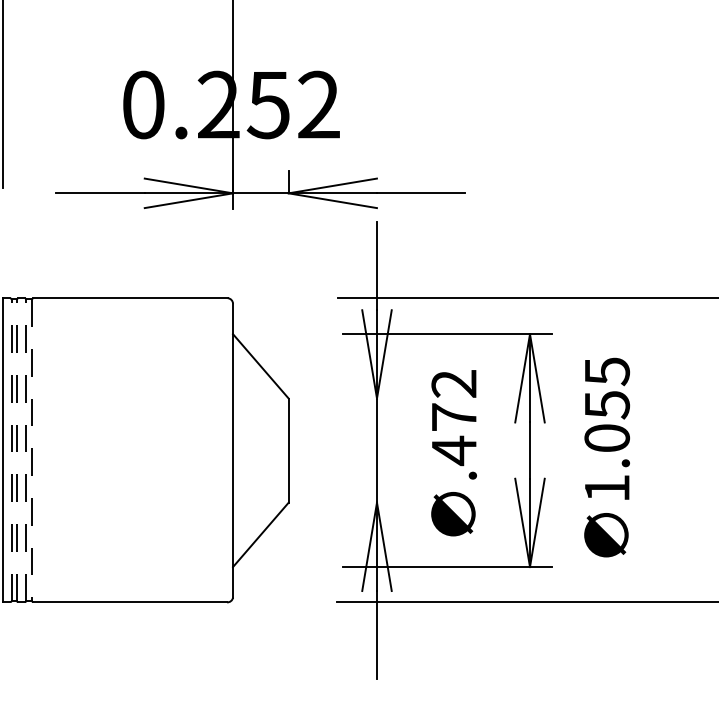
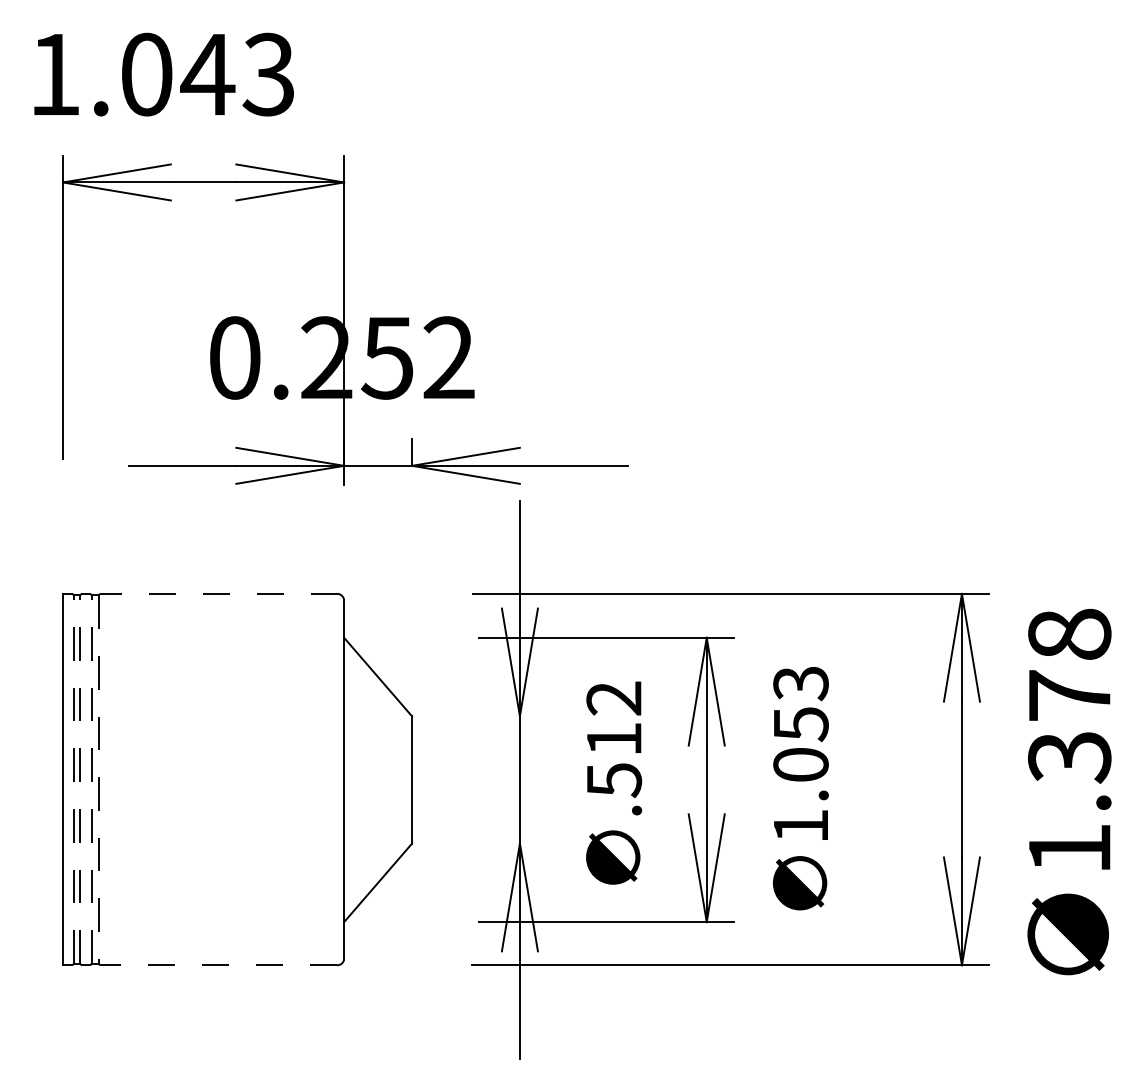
line: (130, 297) -> (218, 593), solid -> dashed
text: (606, 371) -> (800, 683), 1.055 -> 1.053
text: (454, 434) -> (614, 760), .472 -> .512
line: (130, 602) -> (218, 965), solid -> dashed

